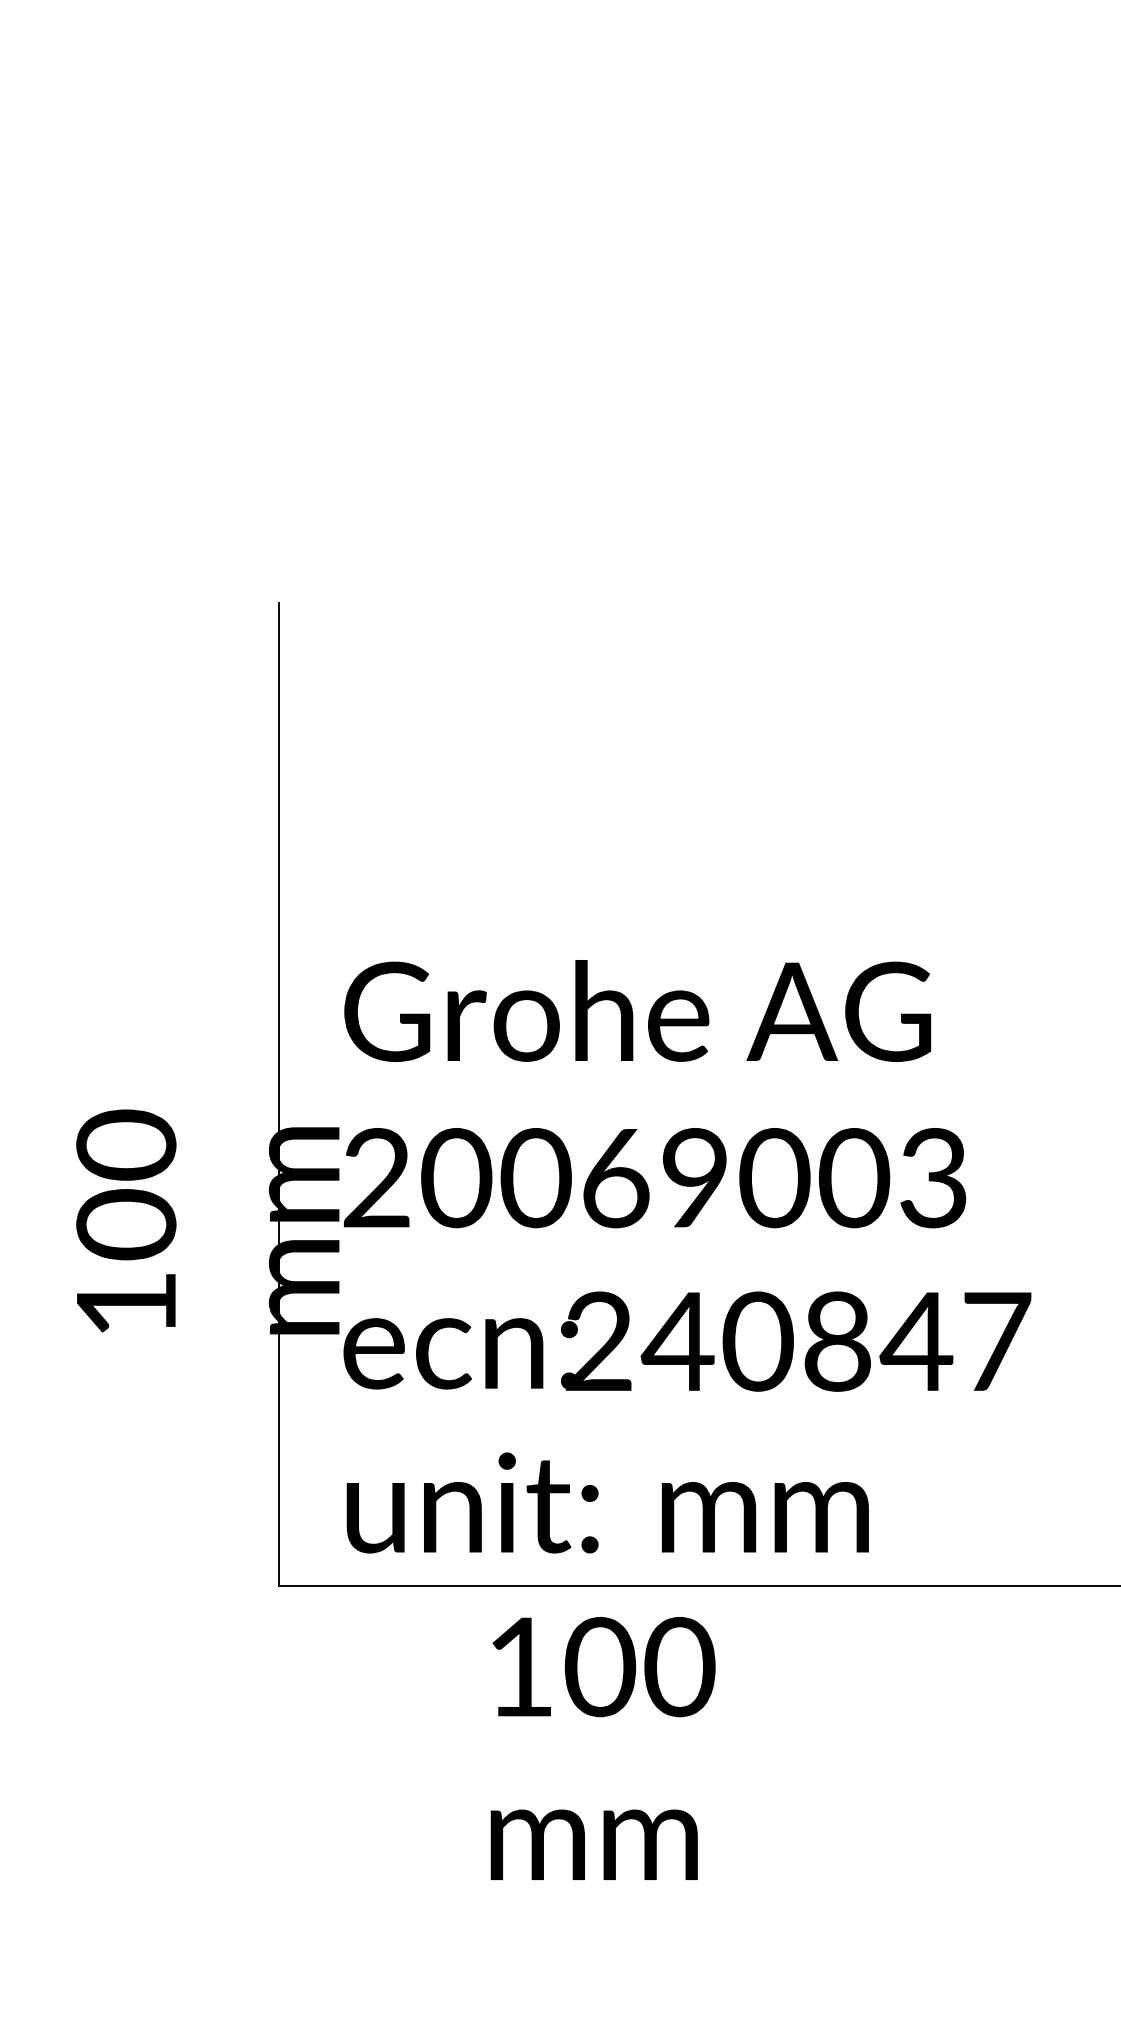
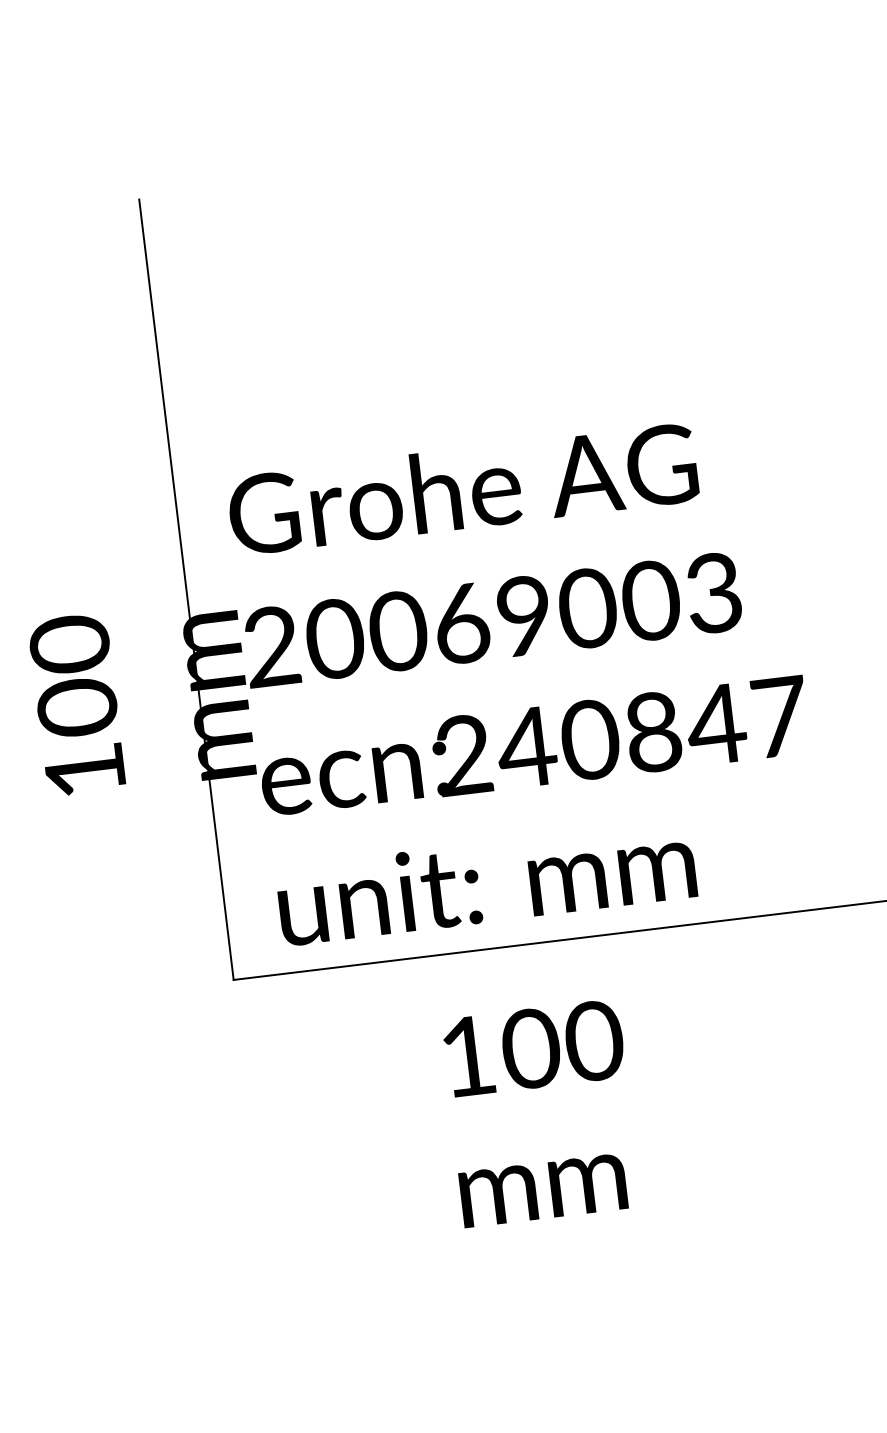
text: (602, 1748) -> (540, 1113), moved

